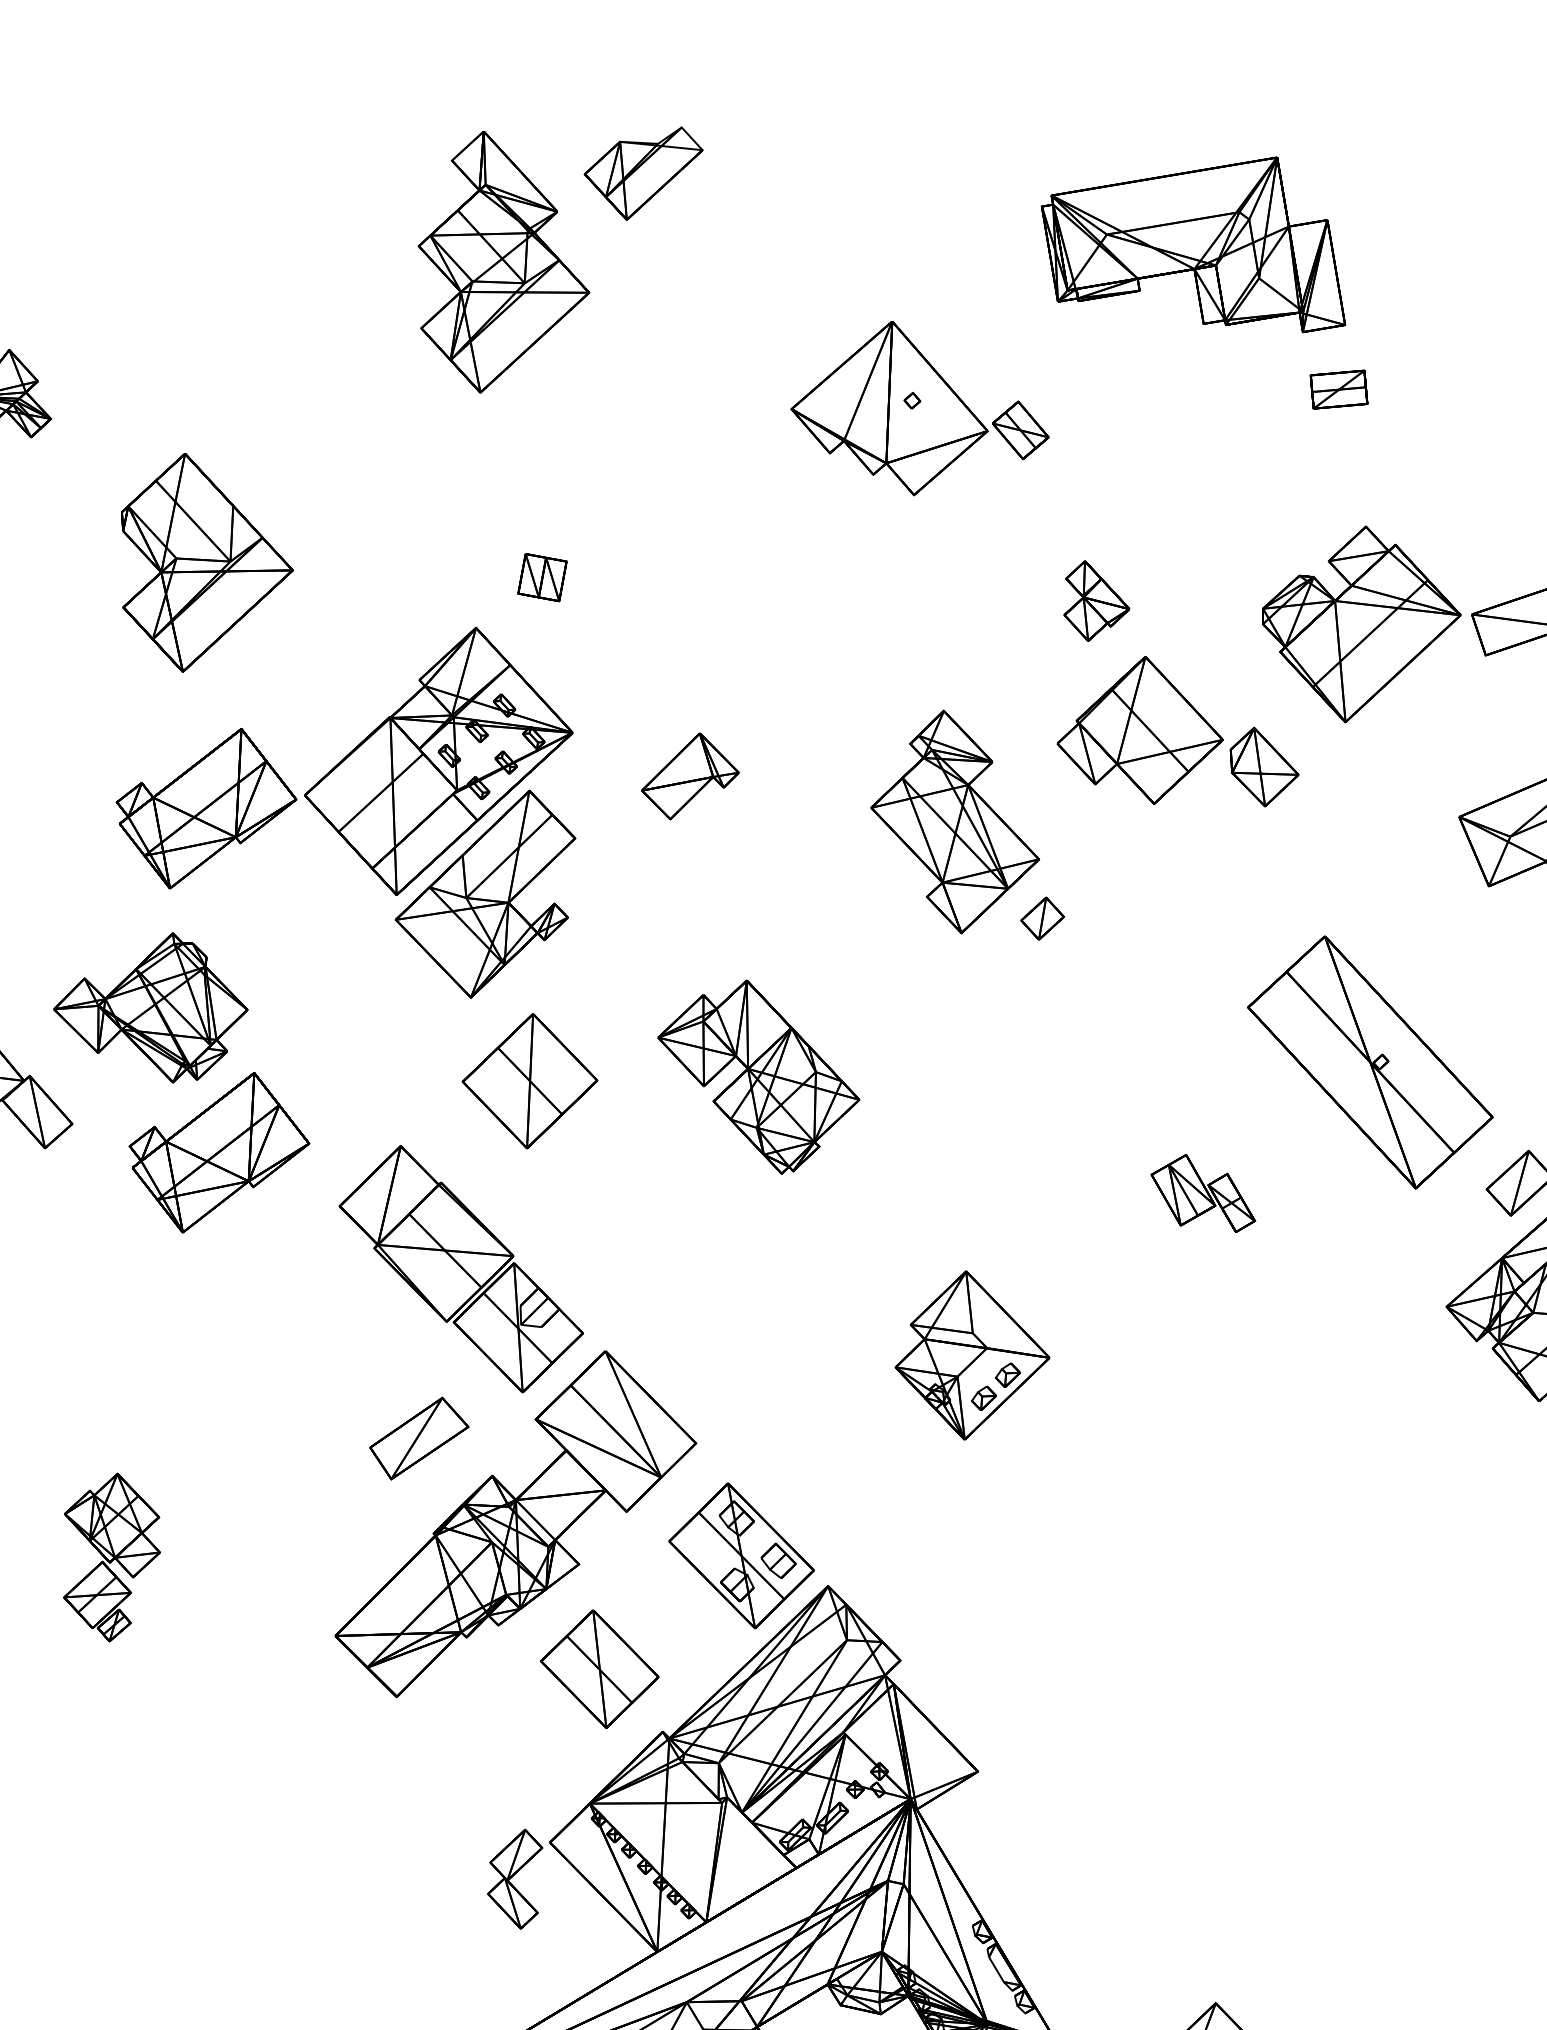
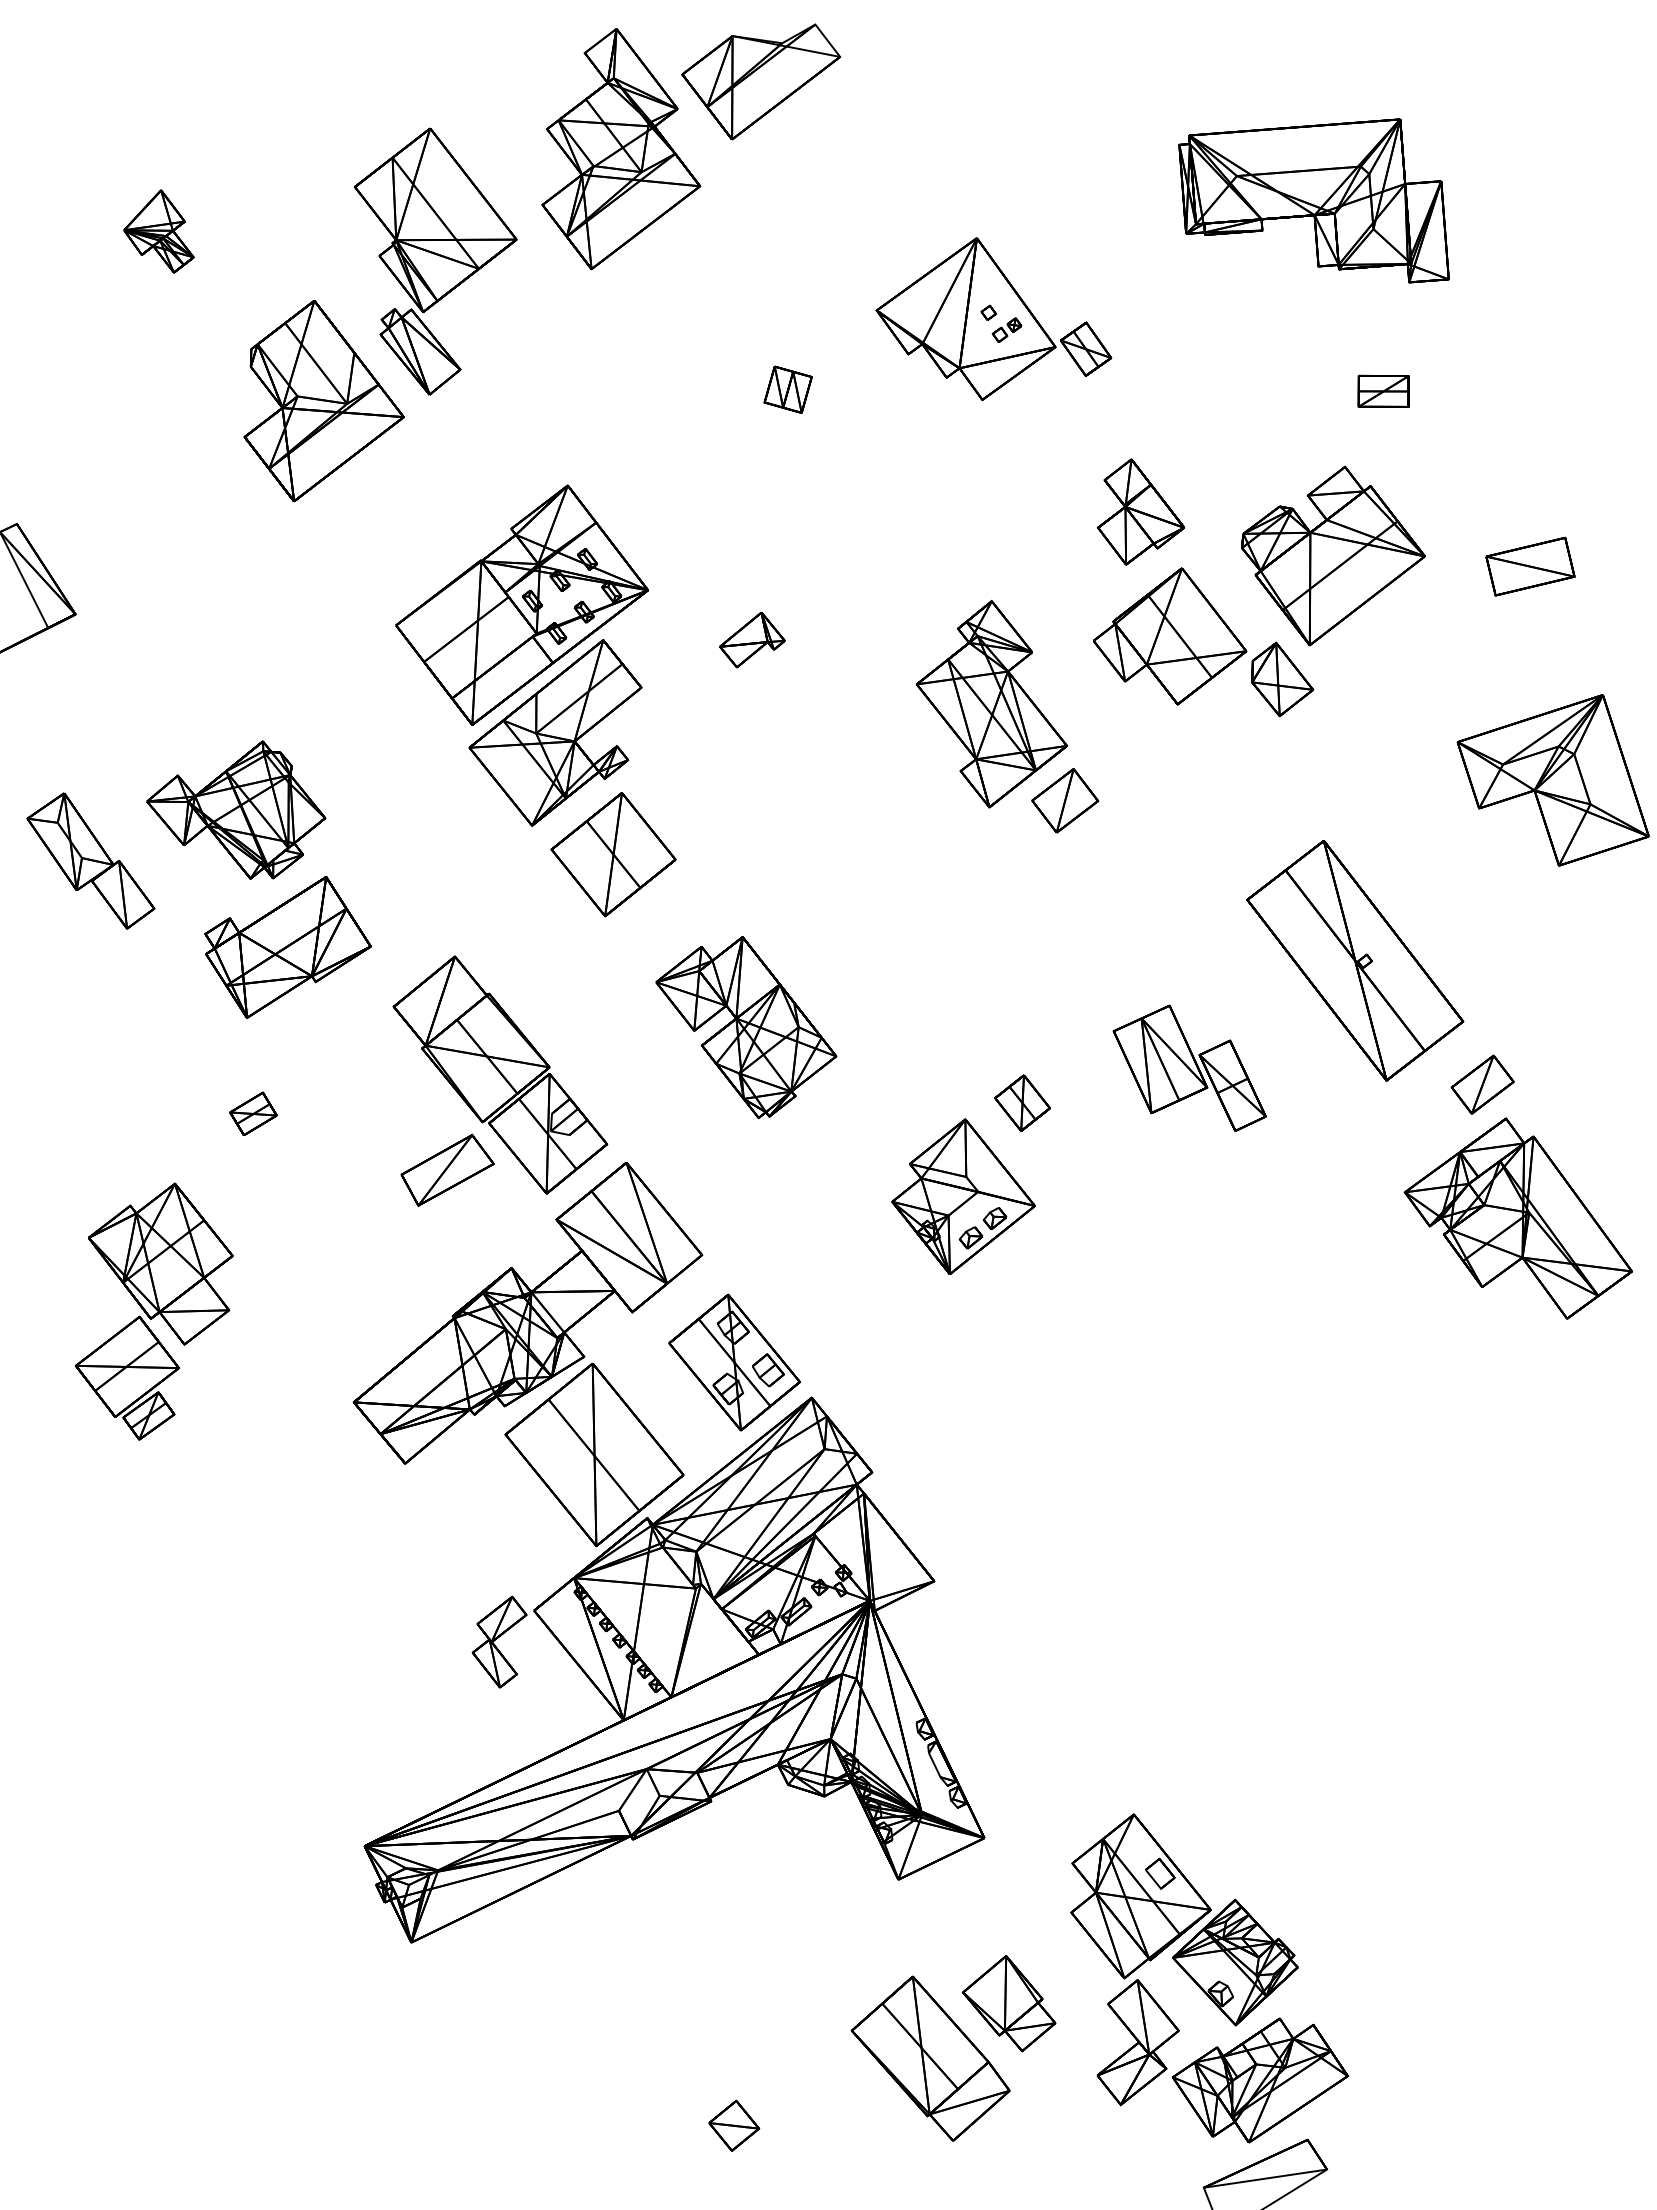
part: (645, 173) -> (761, 81), size x1.43
part: (1191, 253) -> (1313, 200), moved
part: (1338, 388) -> (1383, 390), moved
part: (311, 399) -> (435, 261), added
part: (933, 416) -> (1006, 329), added
part: (541, 577) -> (787, 389), moved
part: (1095, 599) -> (1140, 511), size x1.43
part: (1362, 623) -> (1333, 555), moved
part: (690, 776) -> (752, 640), size x0.71
part: (206, 807) -> (304, 628), removed
part: (1042, 918) -> (1065, 800), size x1.67
part: (759, 1077) -> (746, 1027), moved
part: (529, 1081) -> (613, 854), moved
part: (1202, 1193) -> (1189, 1067), size x1.67
part: (1026, 1247) -> (1022, 1102), added
part: (199, 1334) -> (253, 1113), added
part: (419, 1437) -> (447, 1169), moved
part: (110, 1557) -> (153, 1311), size x1.67
part: (599, 1669) -> (594, 1455), size x1.67

